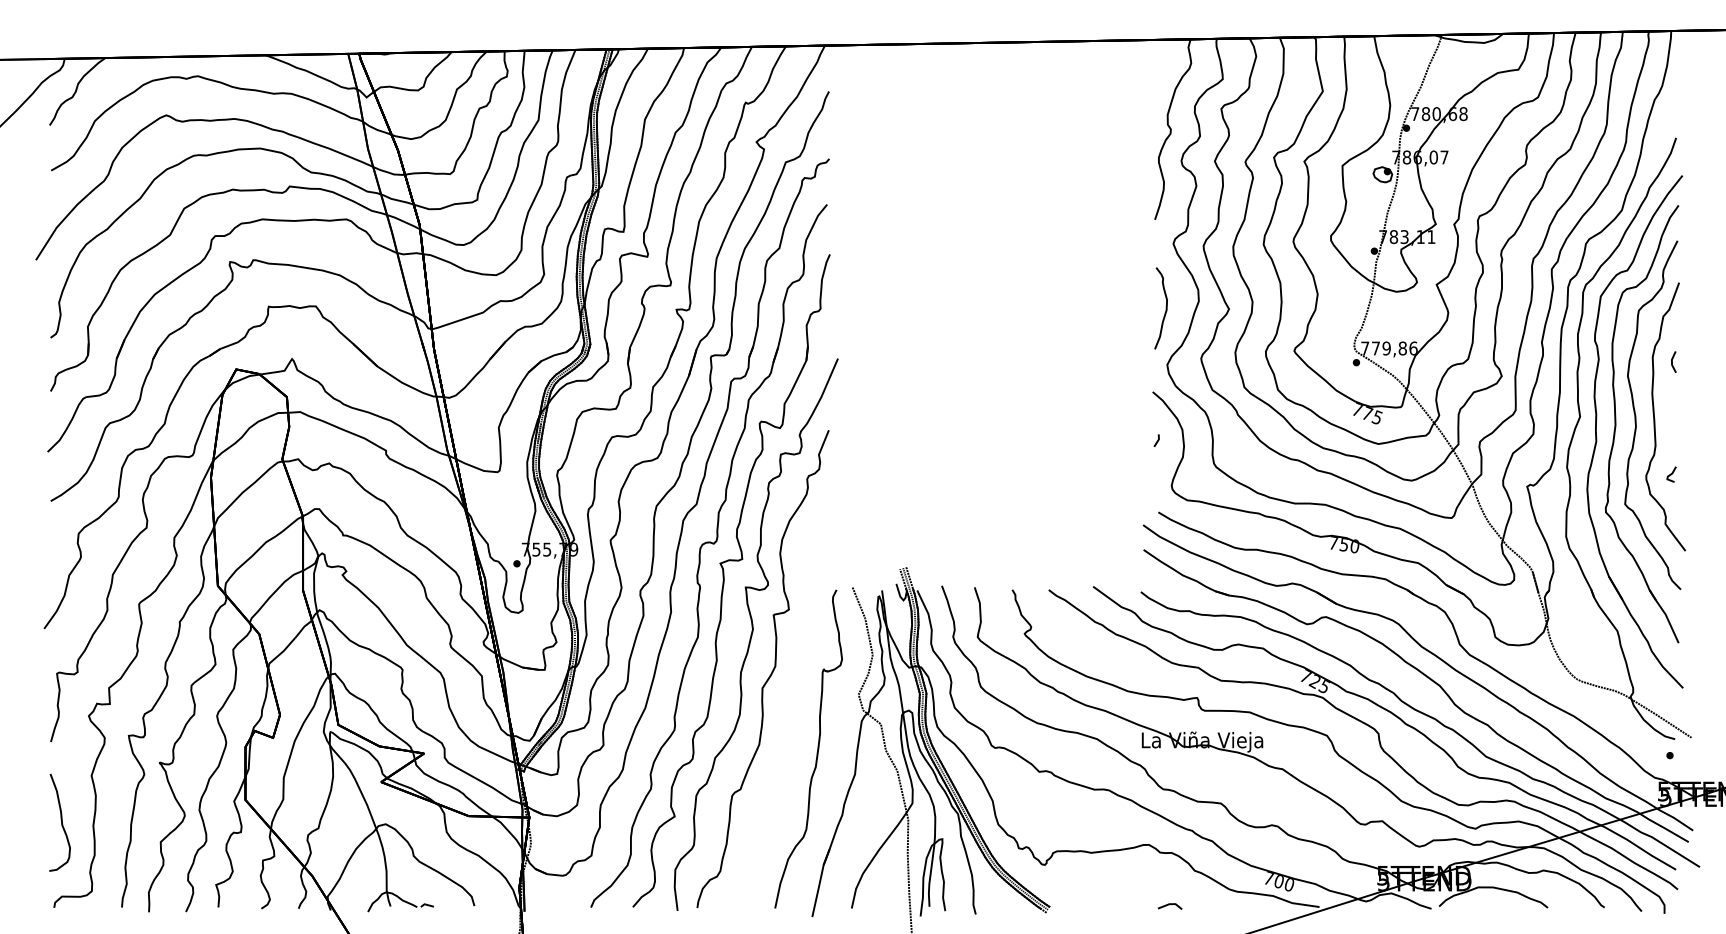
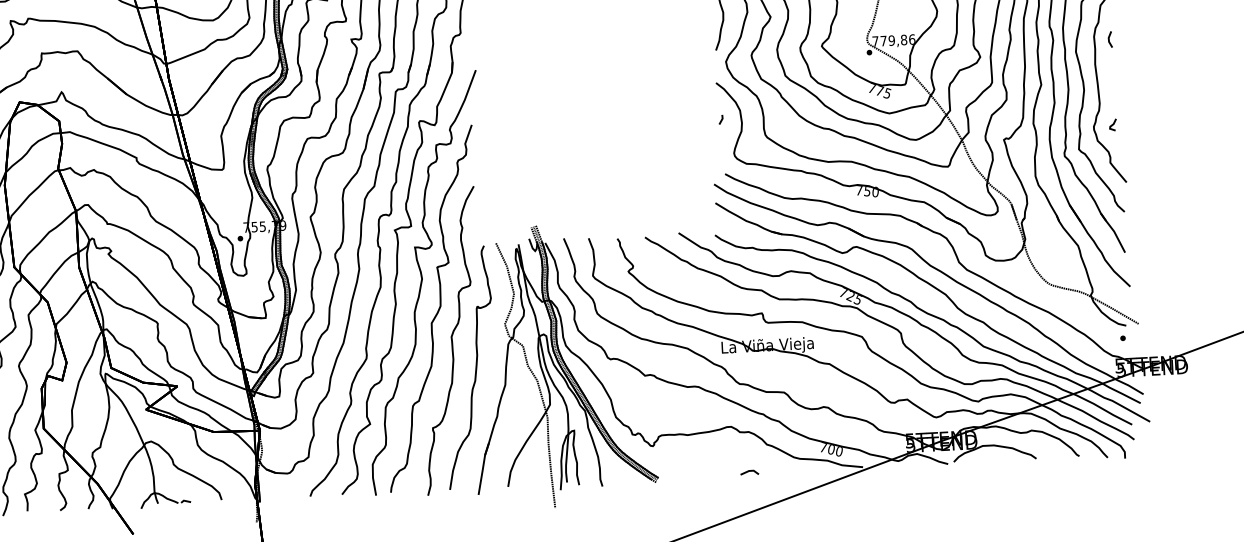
part: (786, 712) -> (450, 340), added

